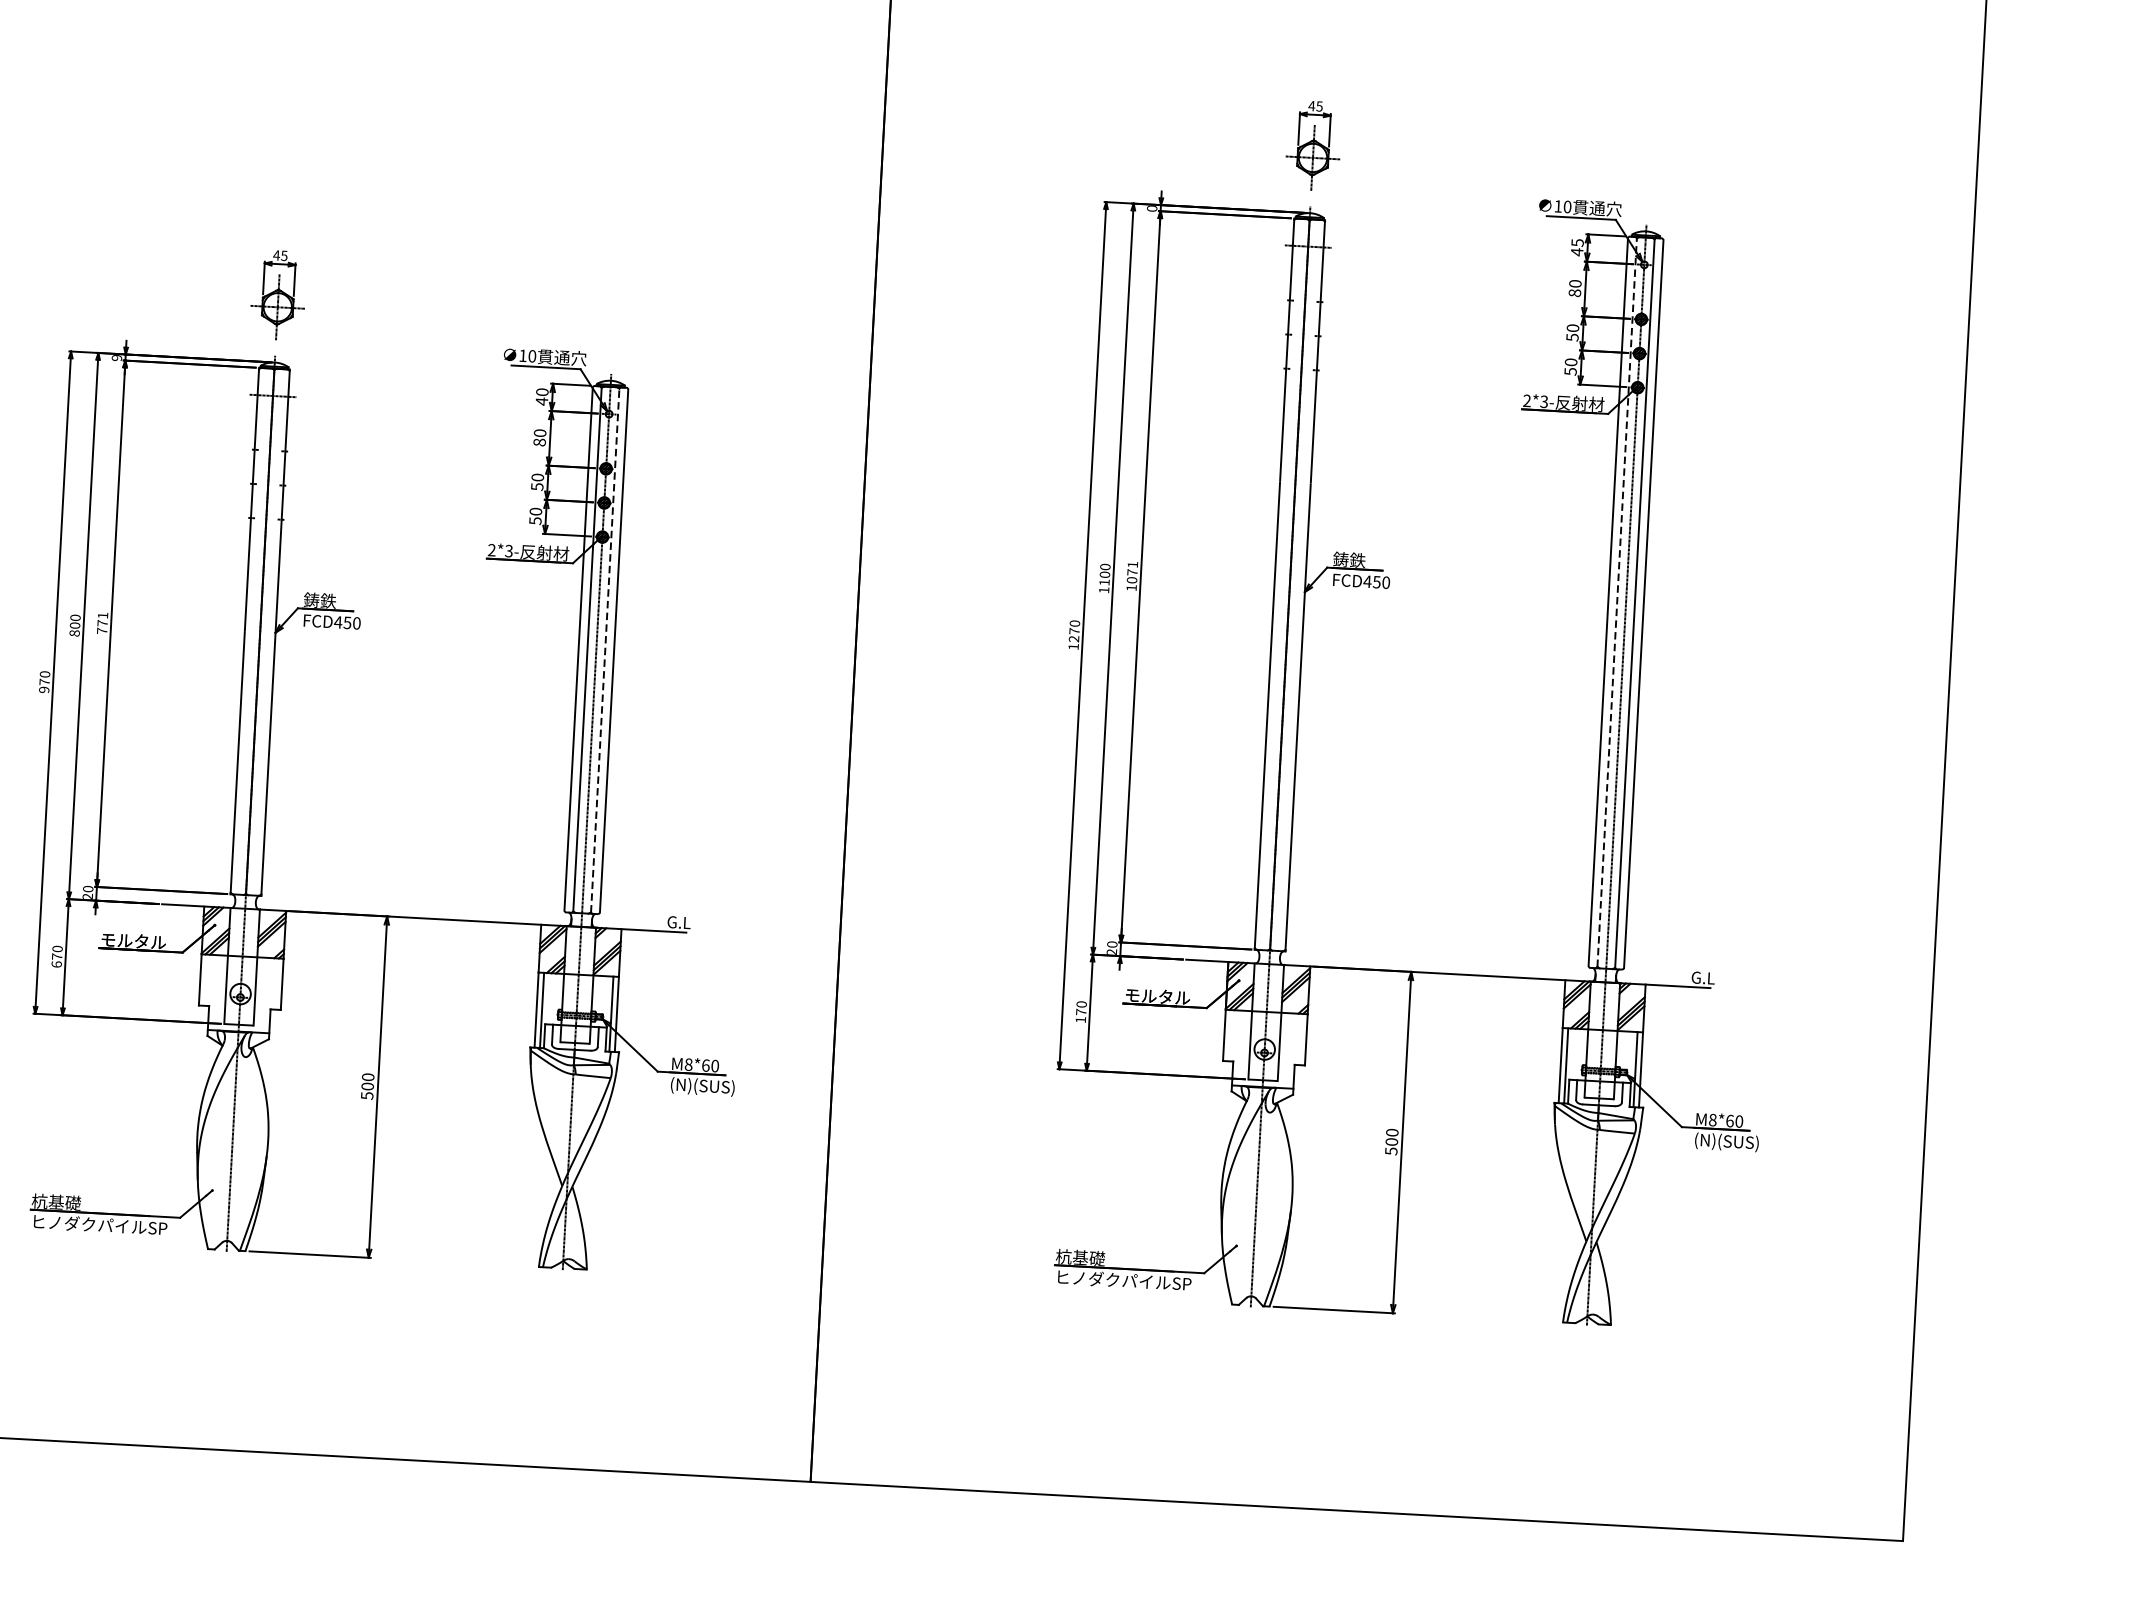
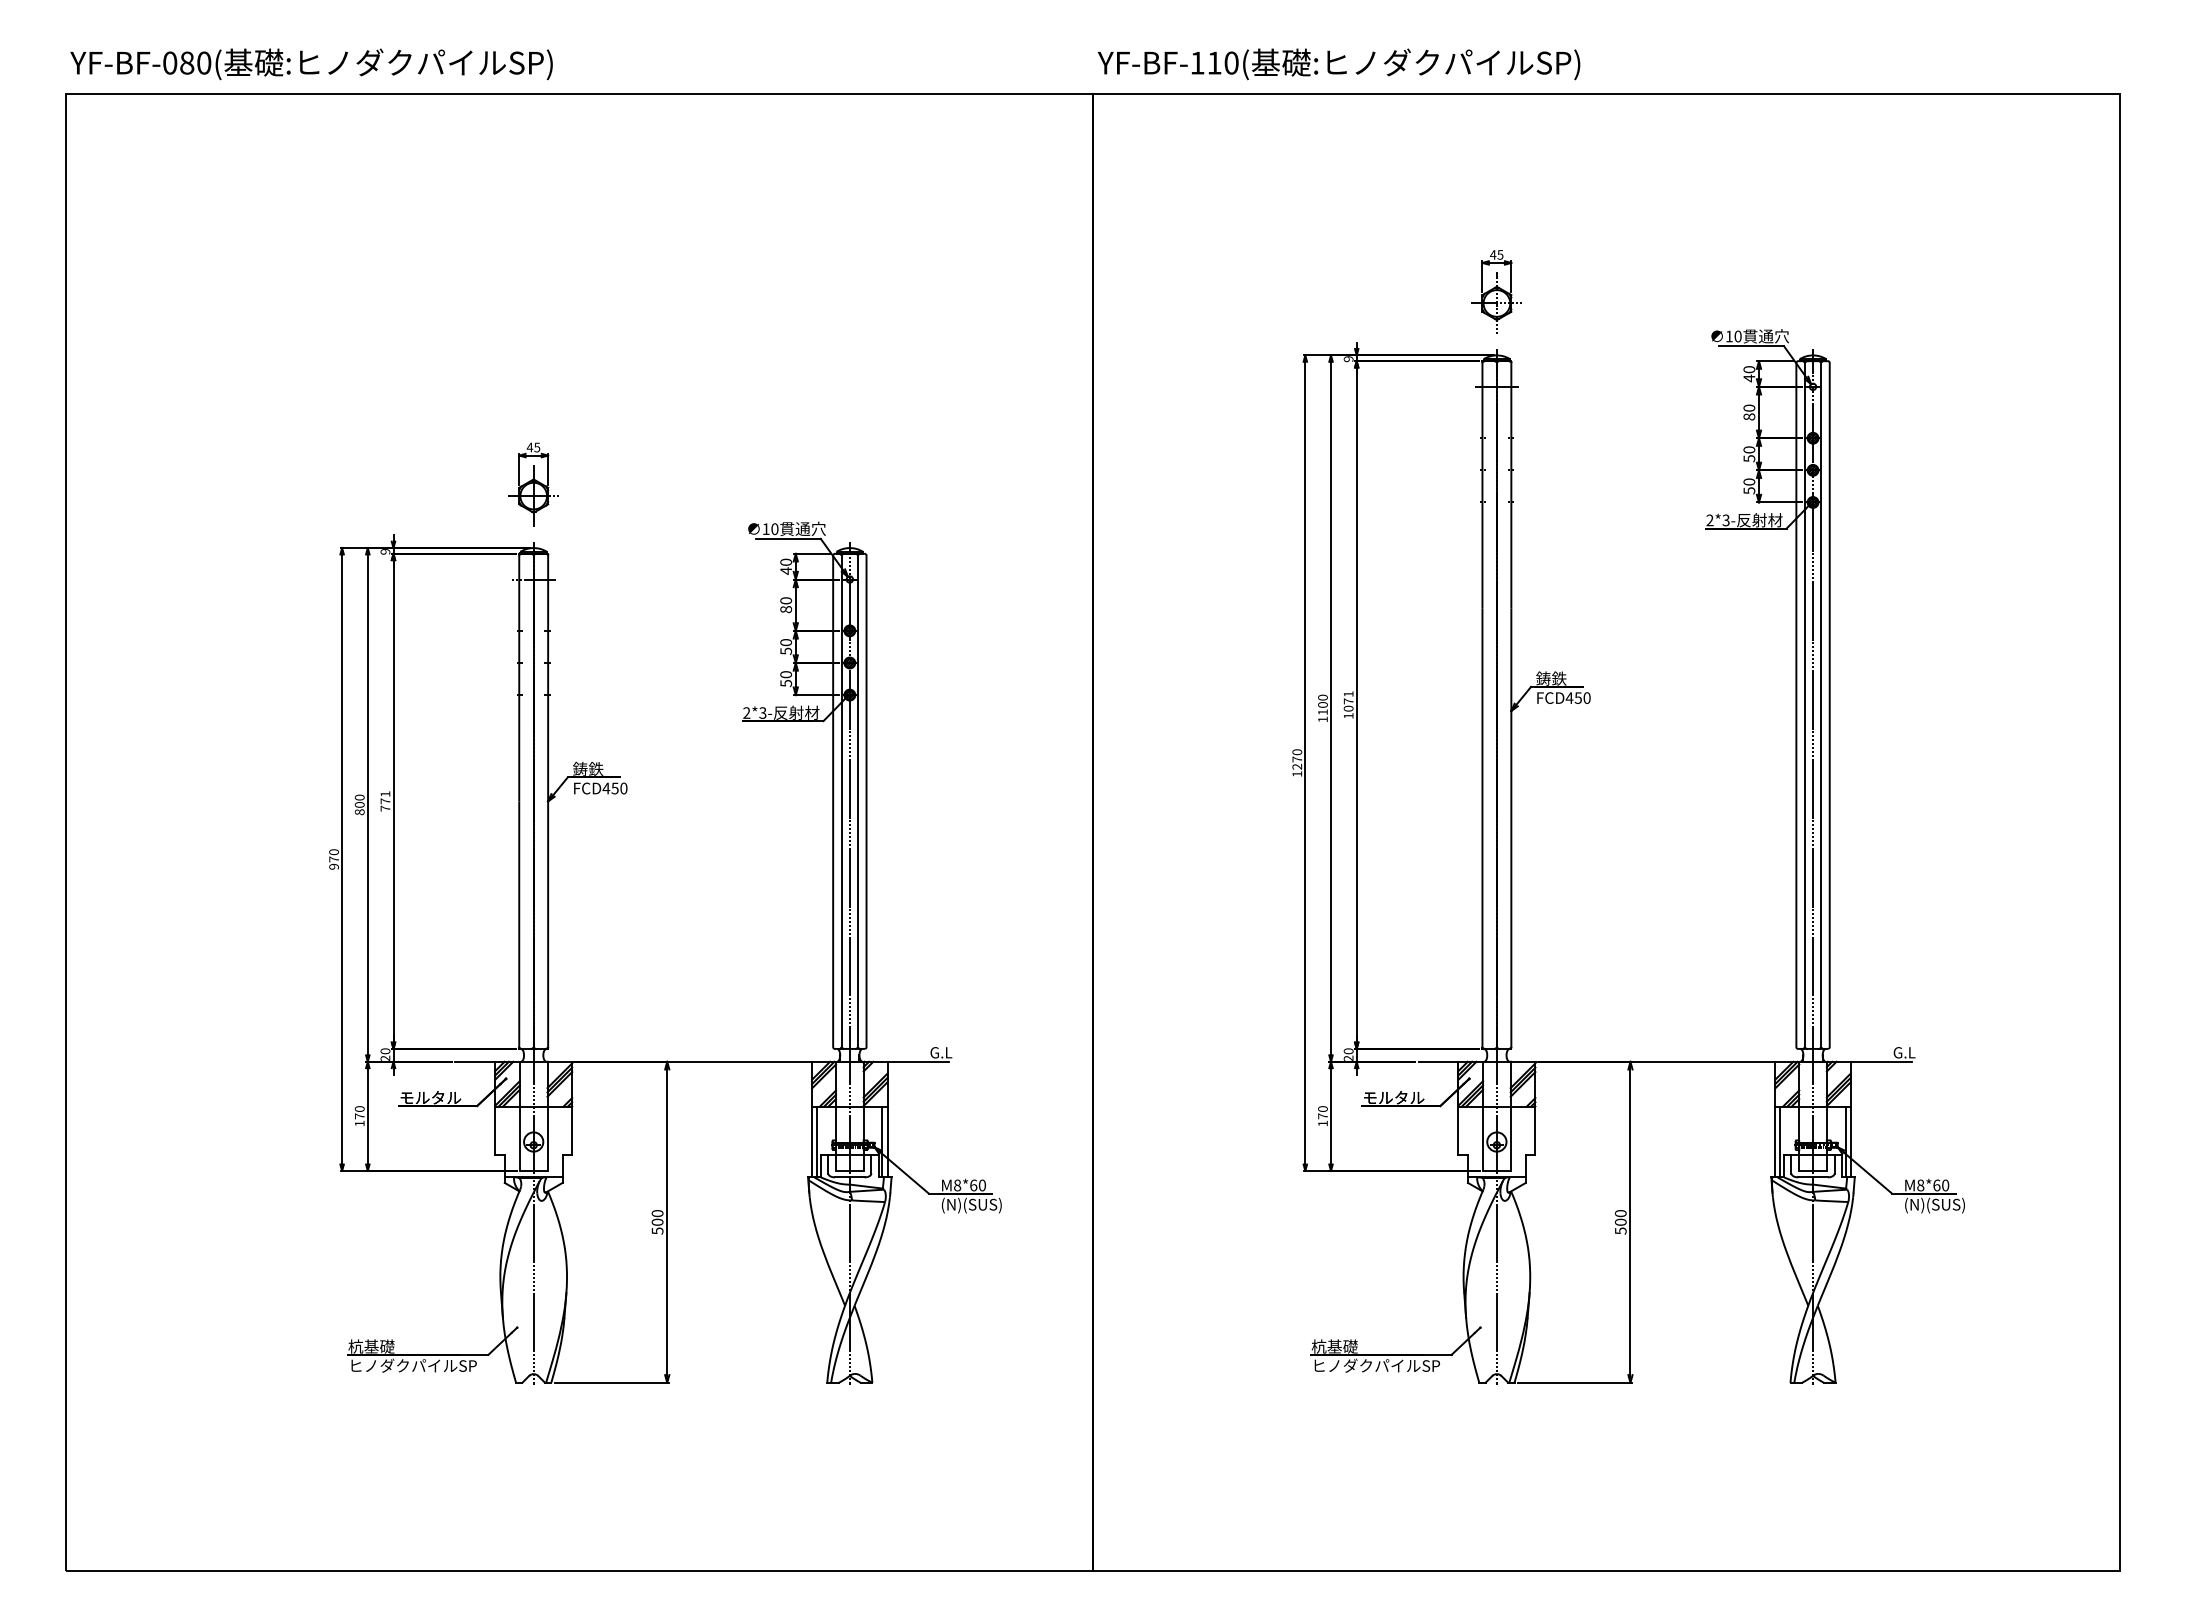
text: (1152, 208) -> (1348, 359), 0 -> 9
text: (1577, 242) -> (1749, 369), 45 -> 40
line: (1616, 603) -> (1804, 705), dashed -> solid
line: (605, 649) -> (858, 800), dashed -> solid
text: (56, 964) -> (359, 1123), 670 -> 170

